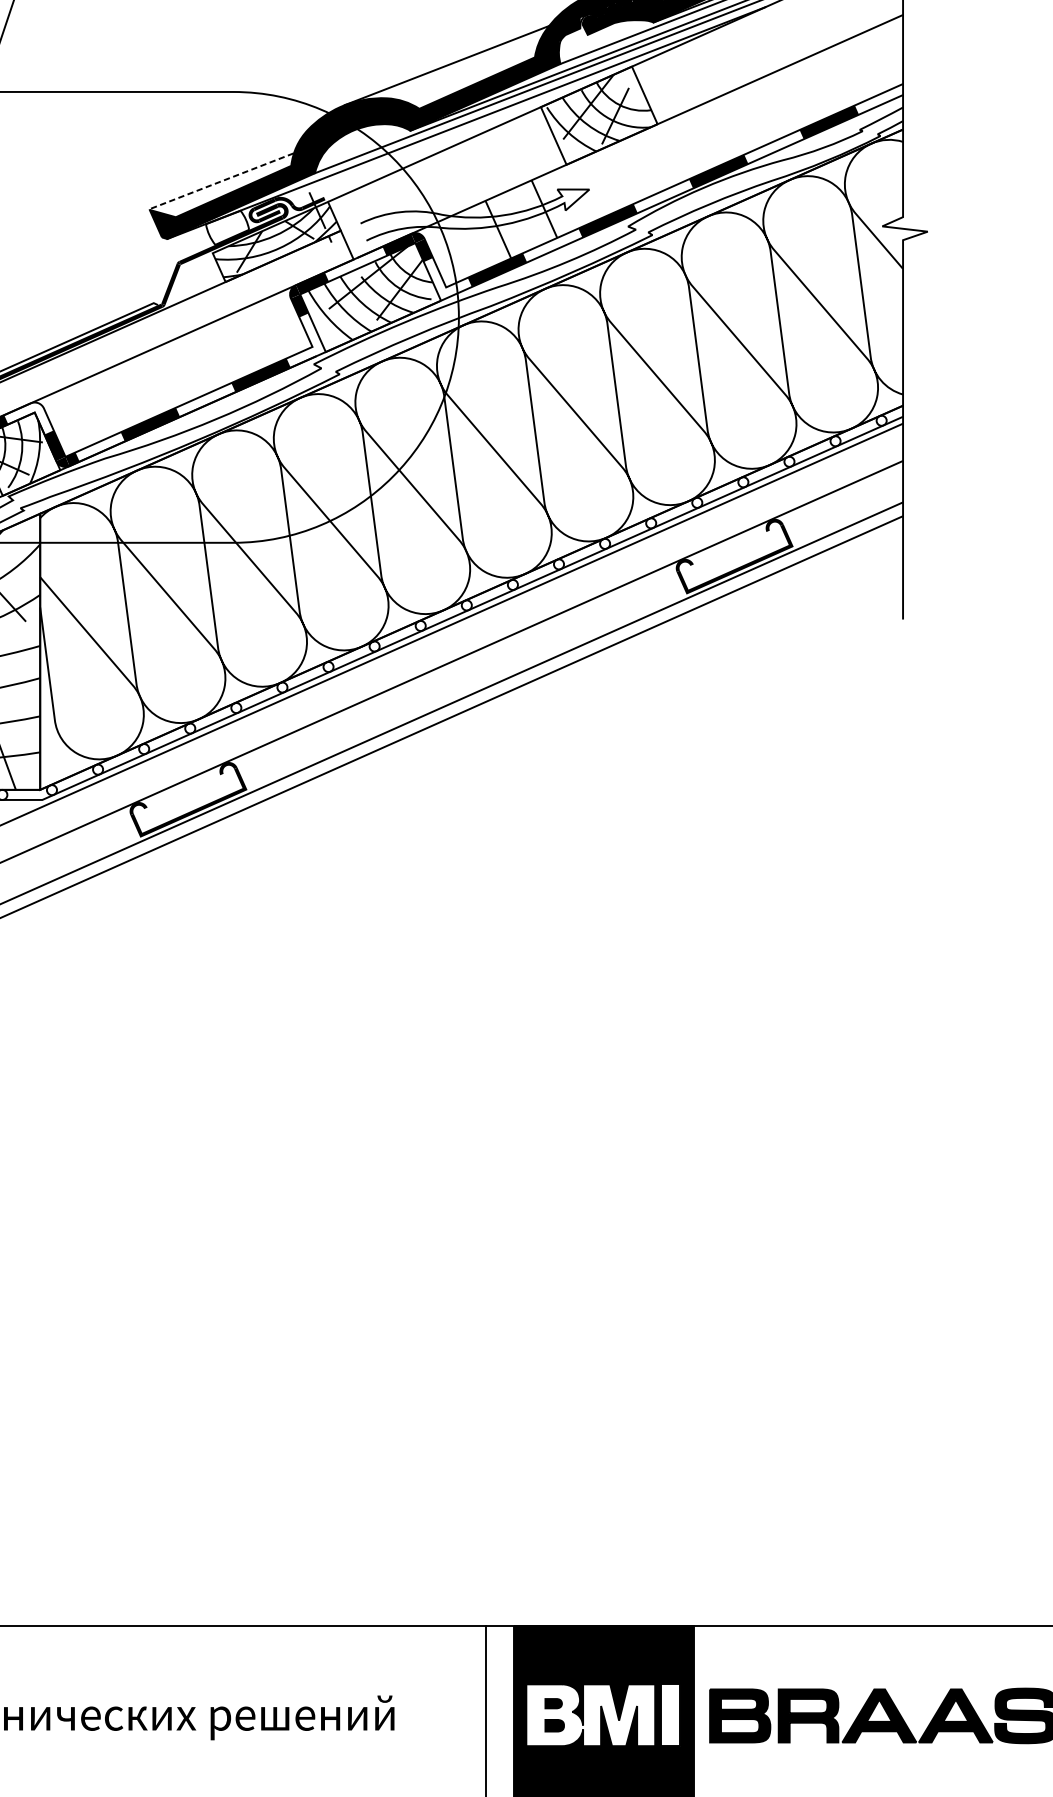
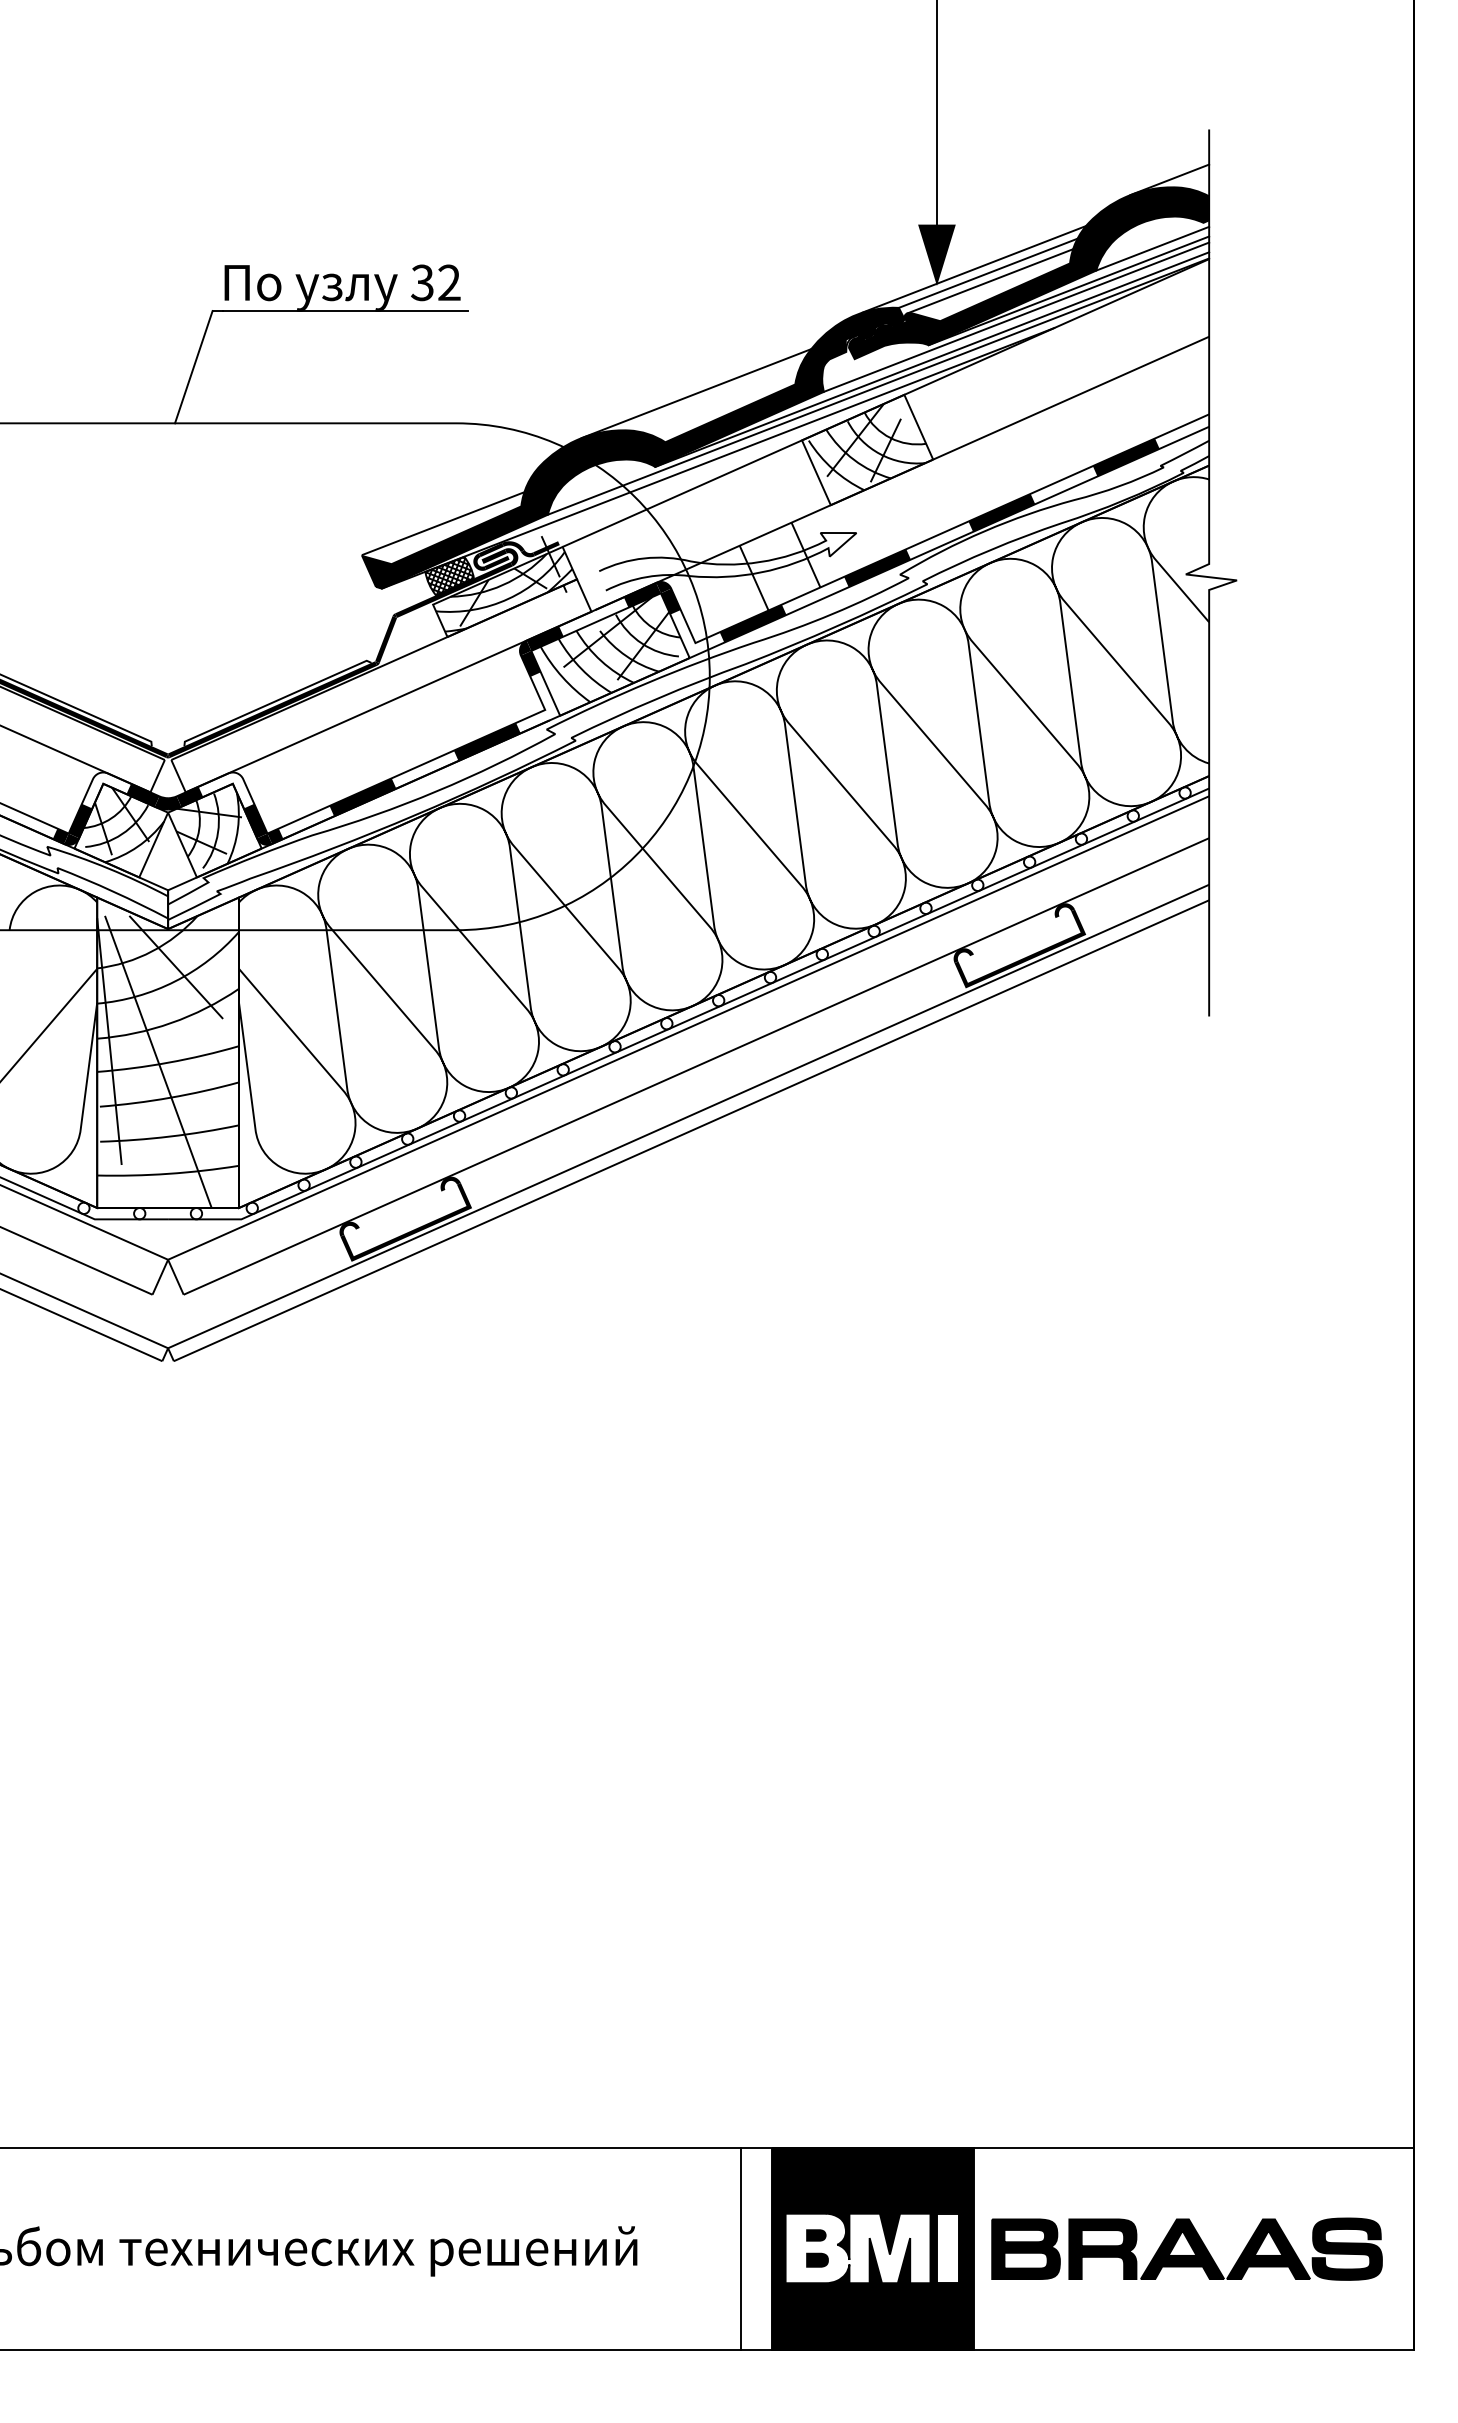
line: (221, 181) -> (442, 523), dashed -> solid
hatch: (227, 227) -> (449, 575), added

